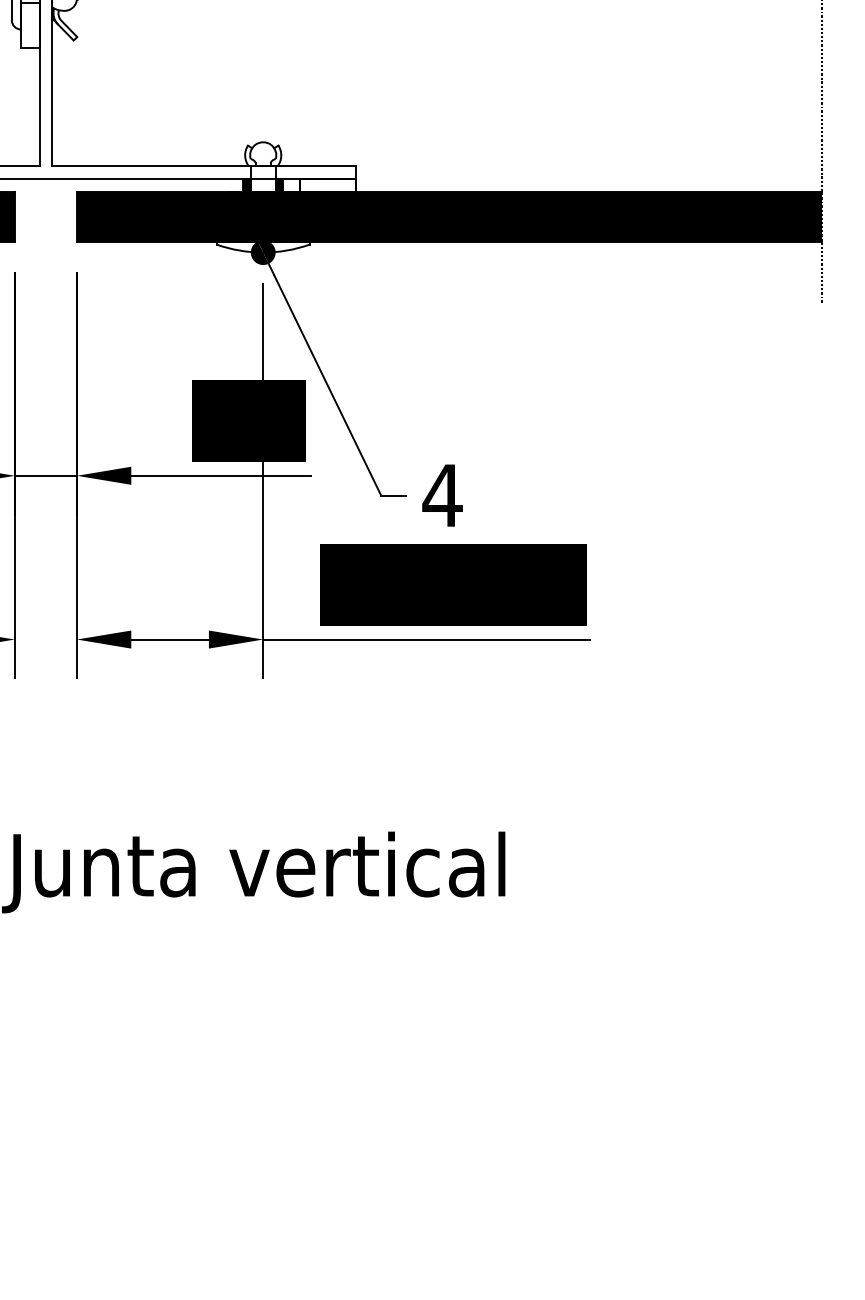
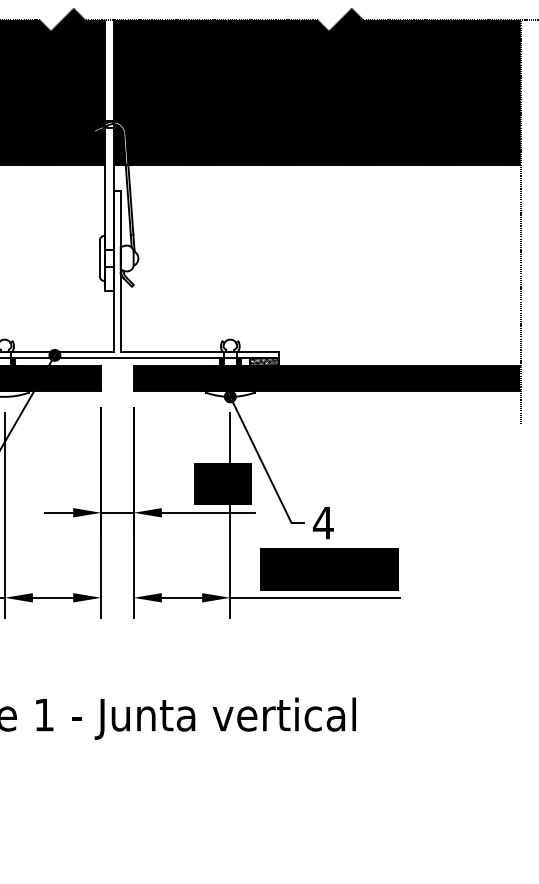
hatch: (329, 184) -> (264, 361), added

